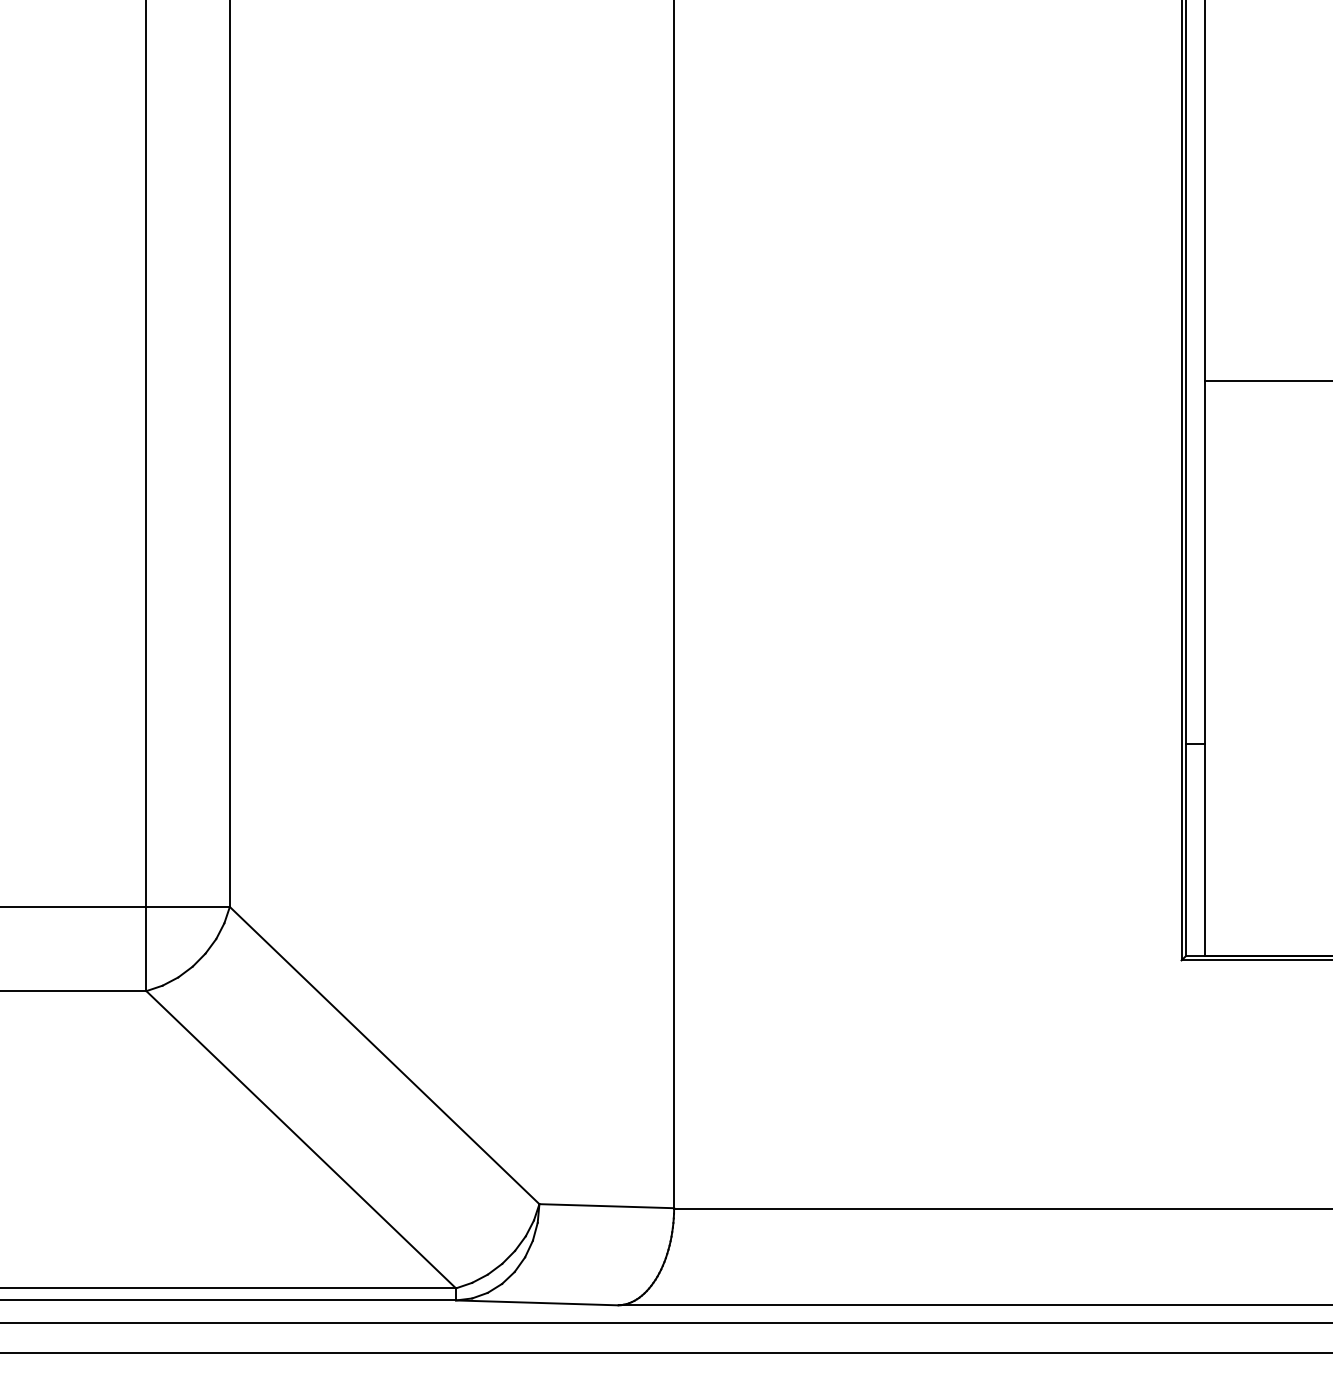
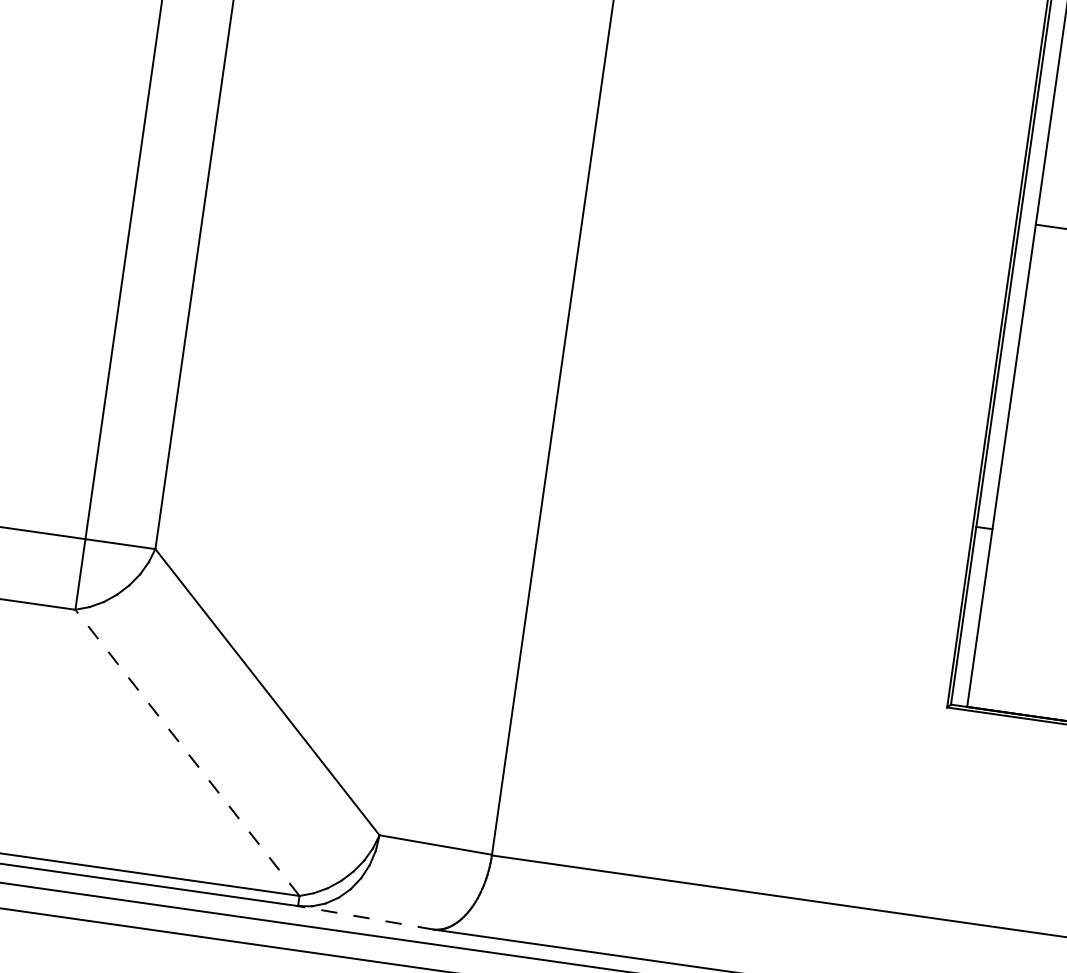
line: (301, 1139) -> (187, 752), solid -> dashed
line: (536, 1302) -> (365, 917), solid -> dashed

